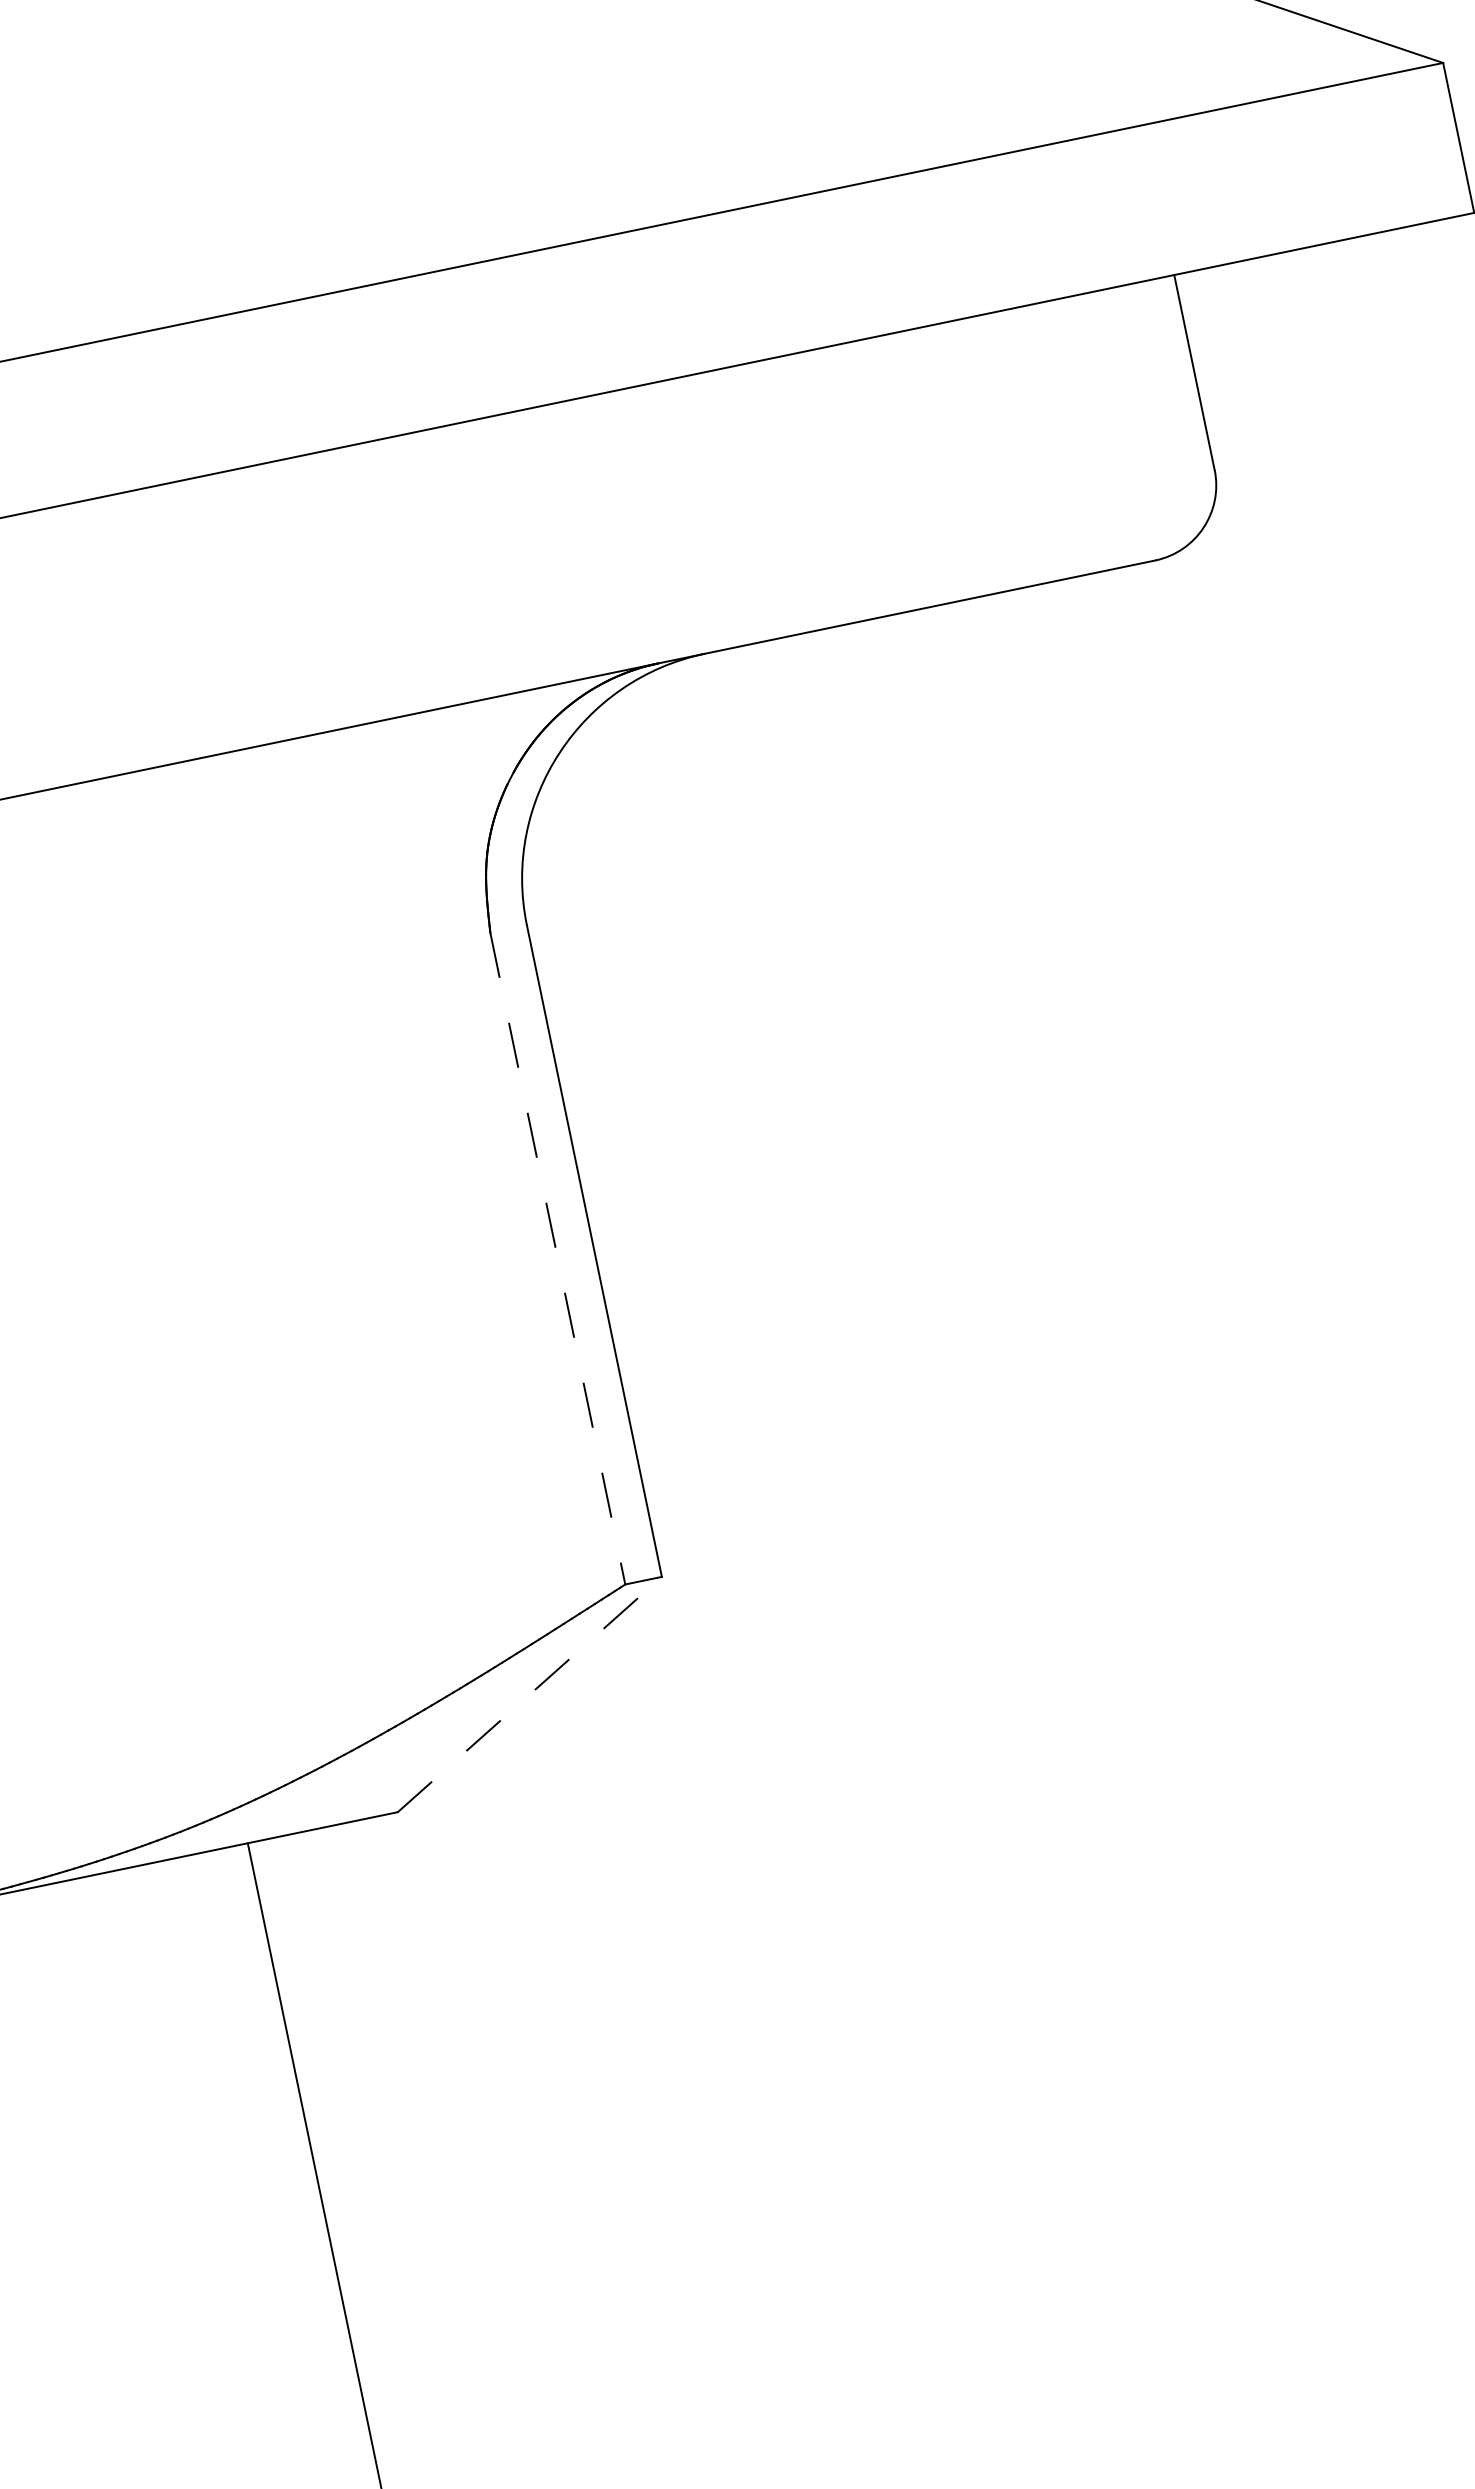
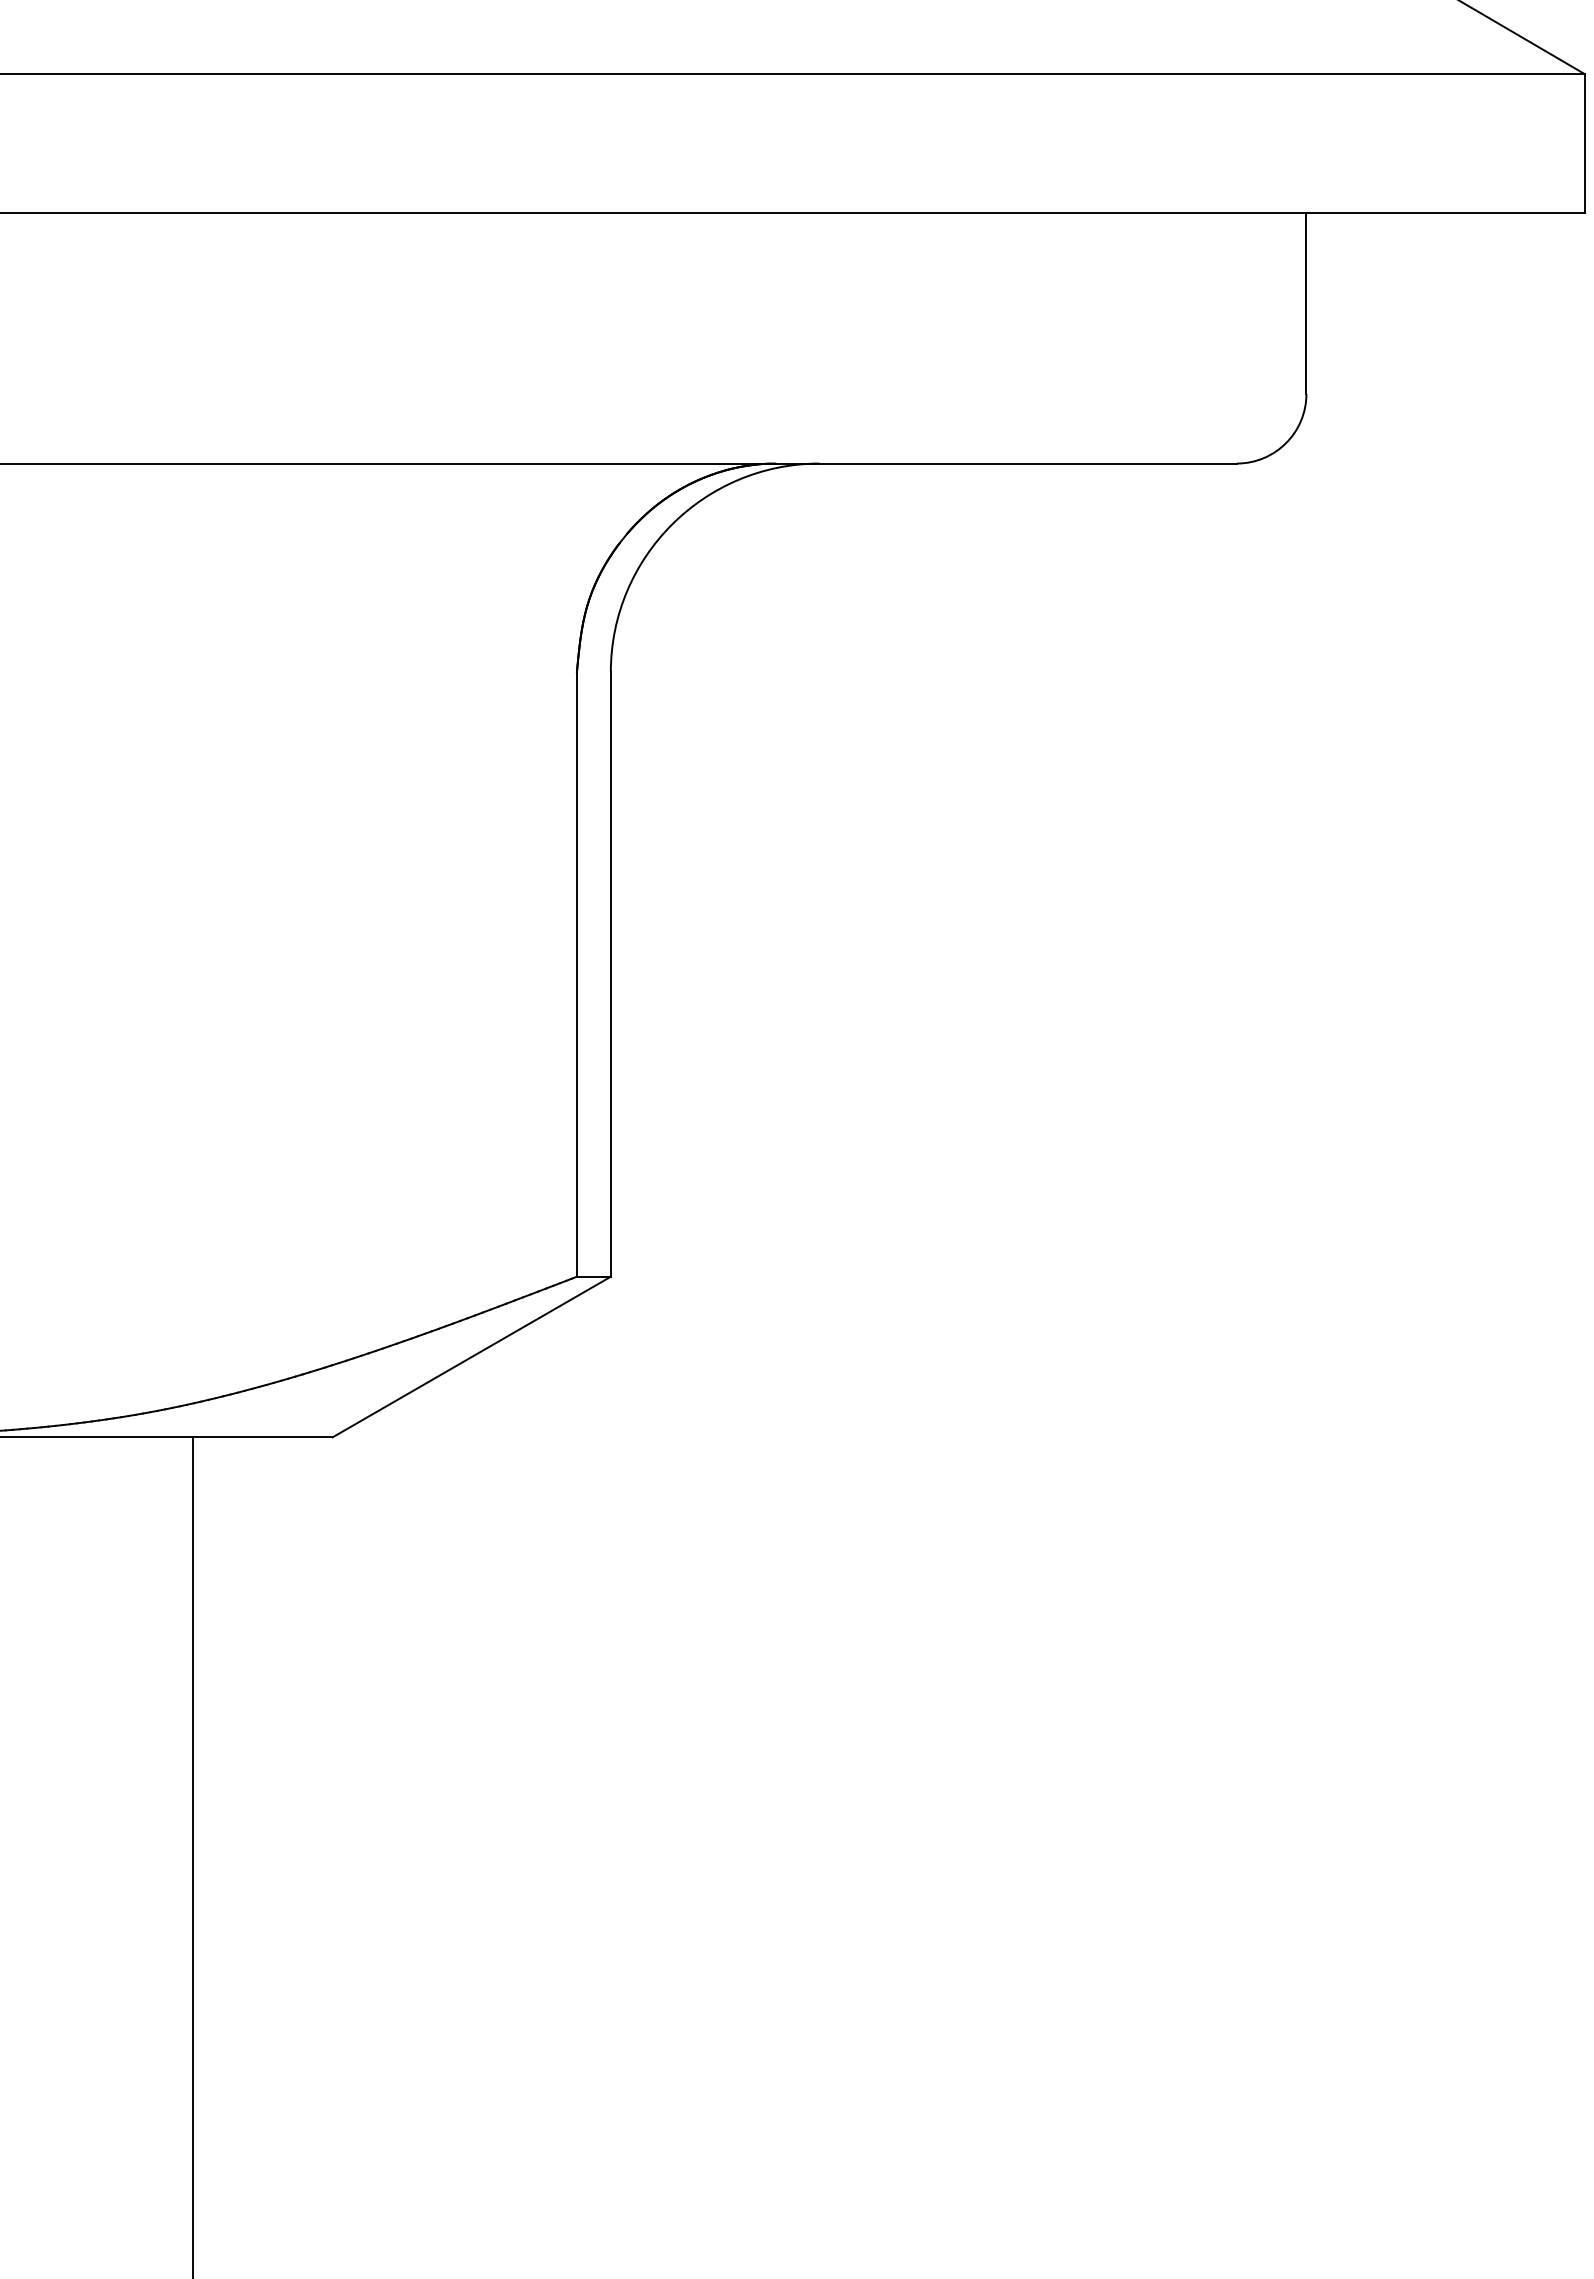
line: (557, 1259) -> (576, 975), dashed -> solid
line: (529, 1695) -> (471, 1357), dashed -> solid

